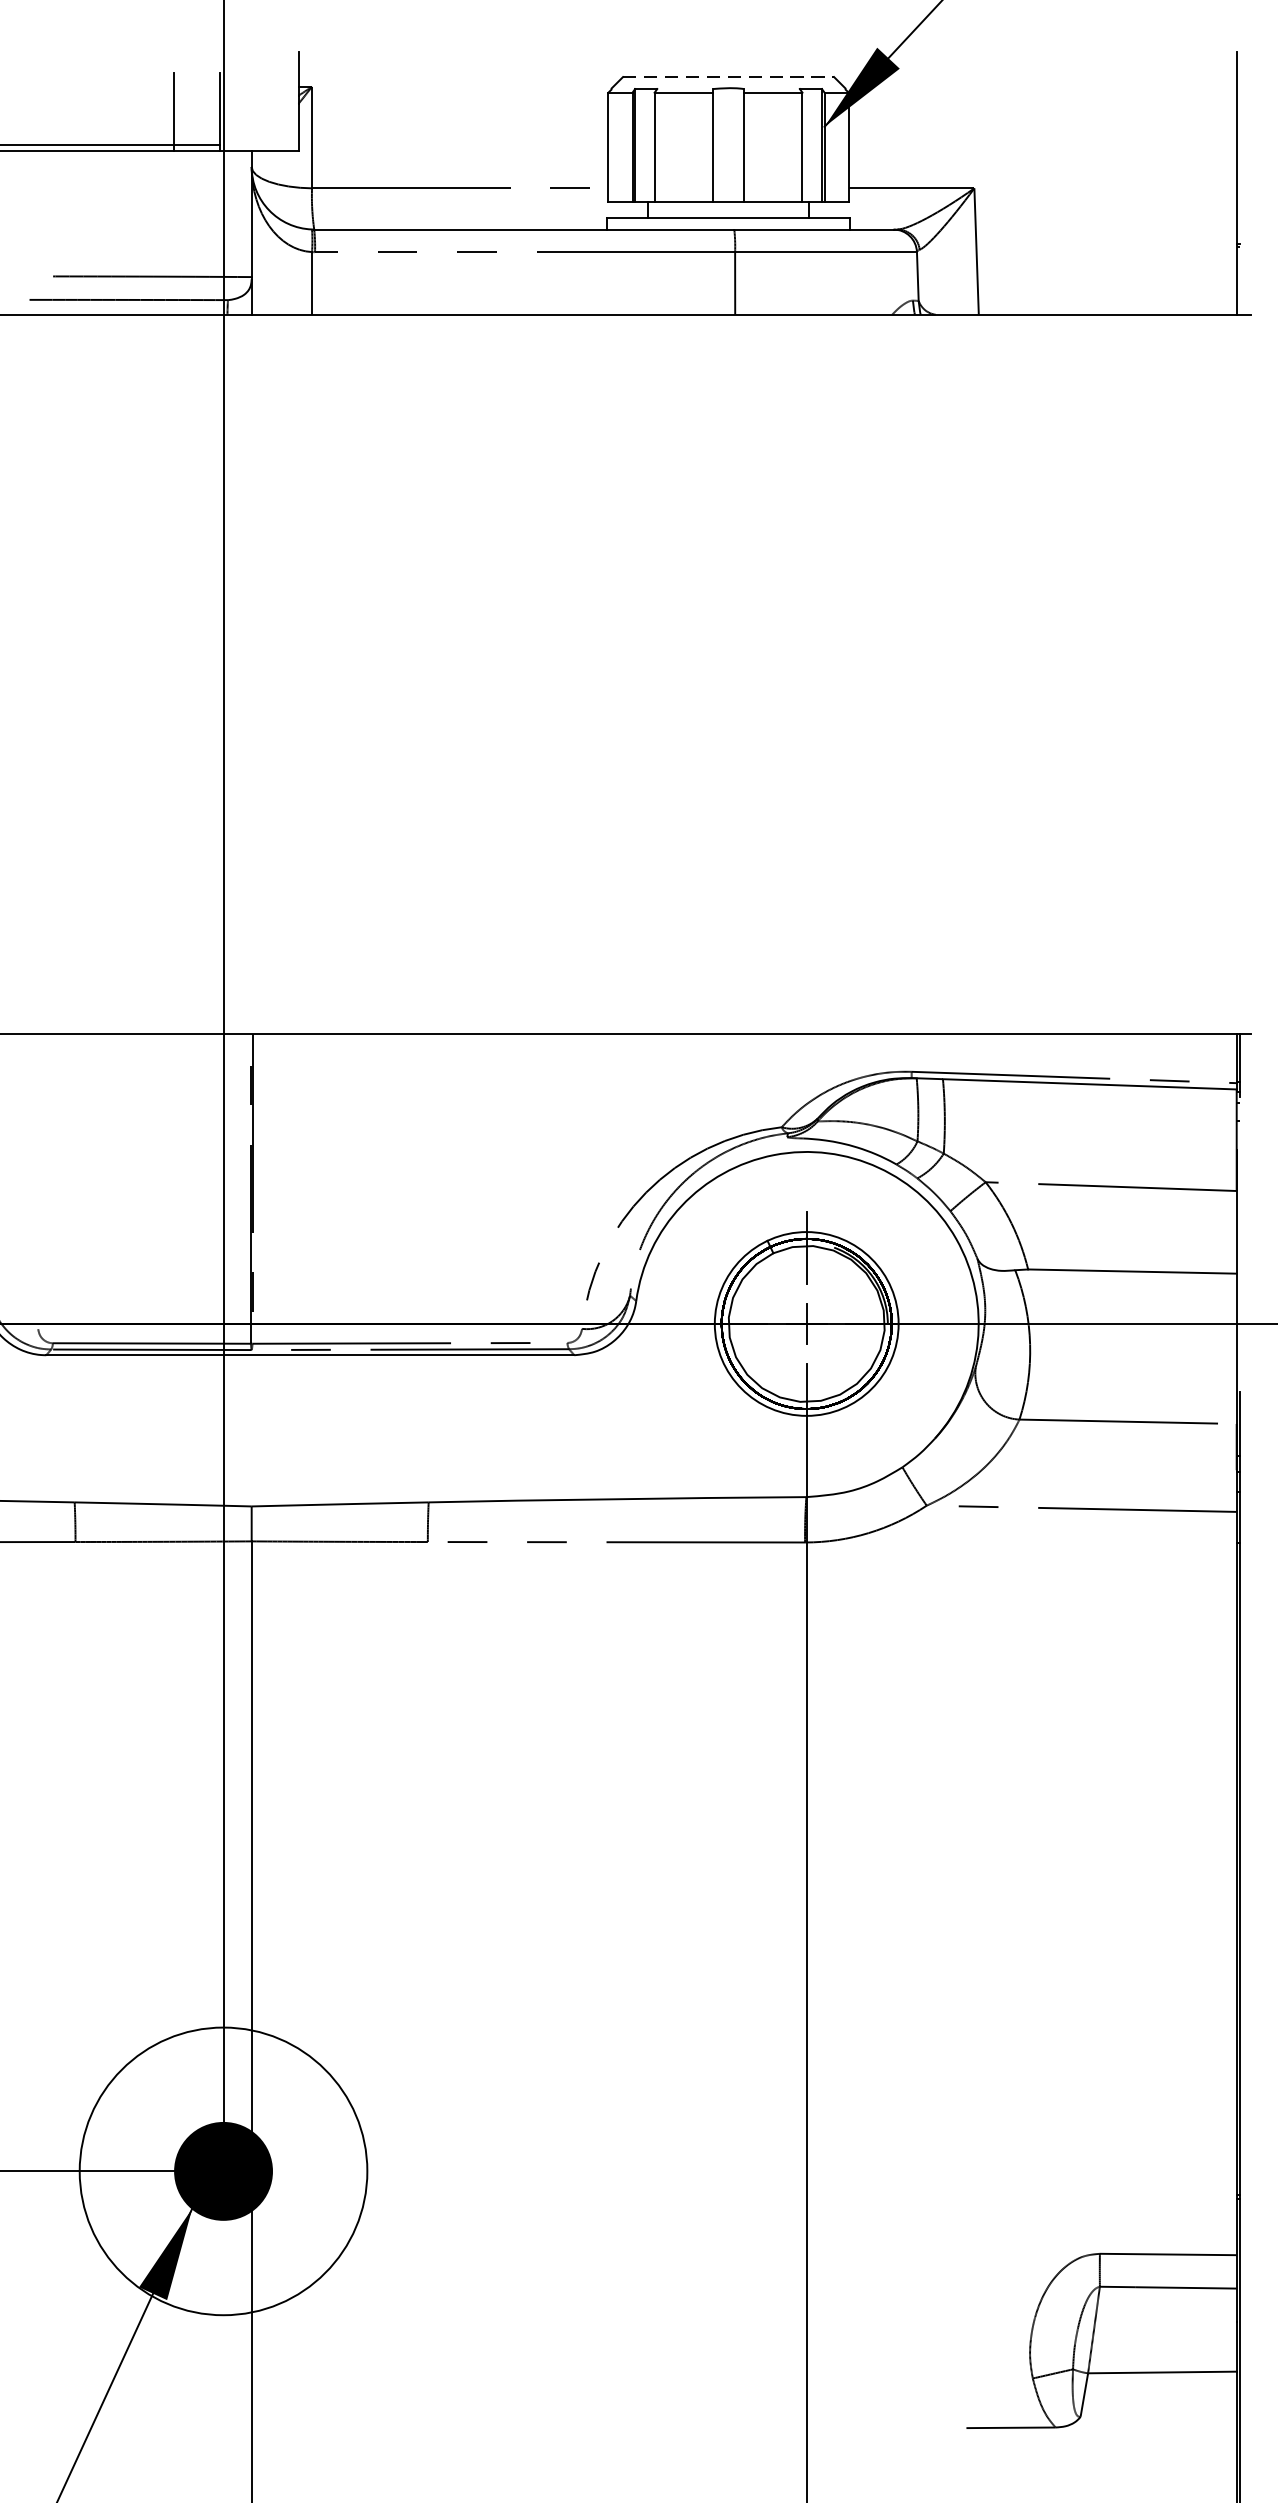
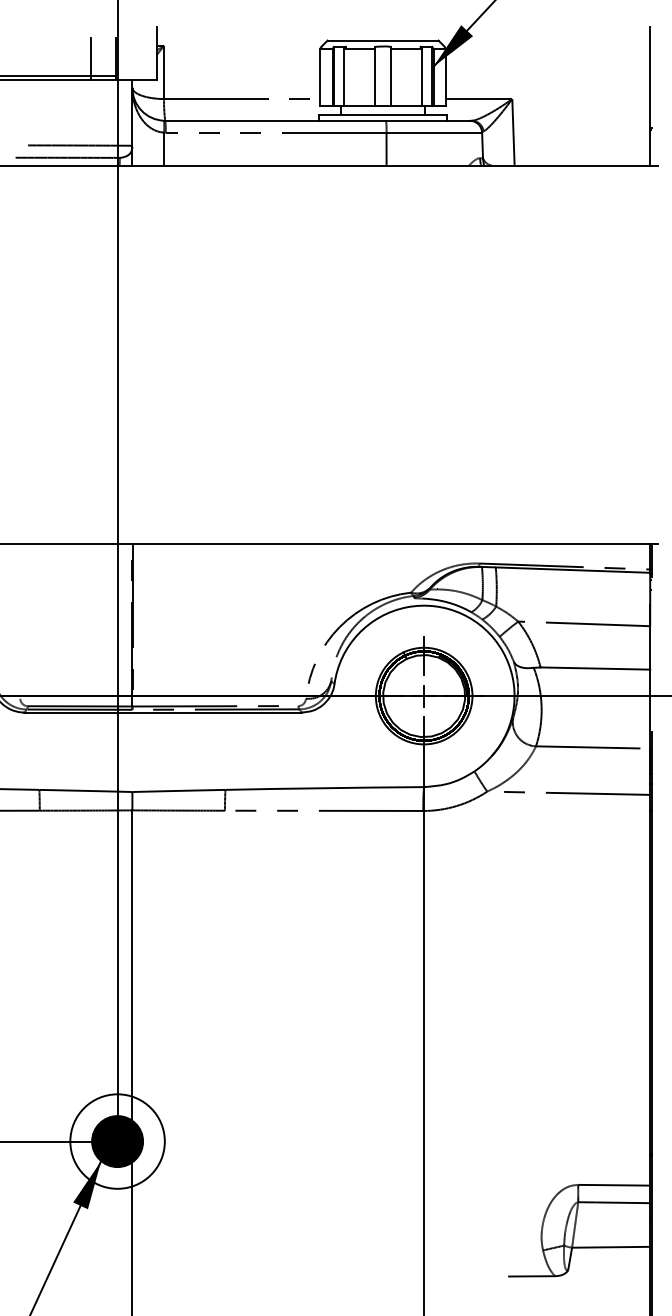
line: (729, 76) -> (383, 40), dashed -> solid
circle: (223, 2171) -> (117, 1141), size x0.62

